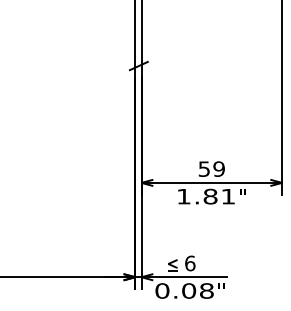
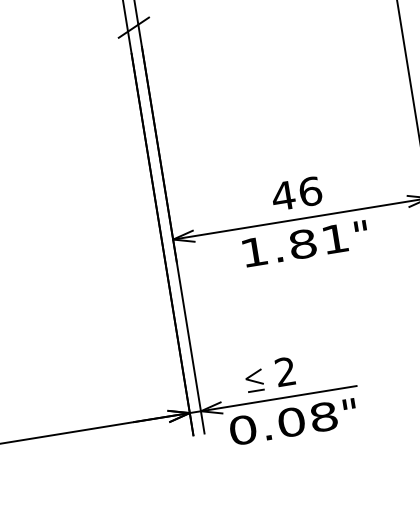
text: (211, 168) -> (296, 192), 59 -> 46
text: (190, 263) -> (286, 371), 6 -> 2

